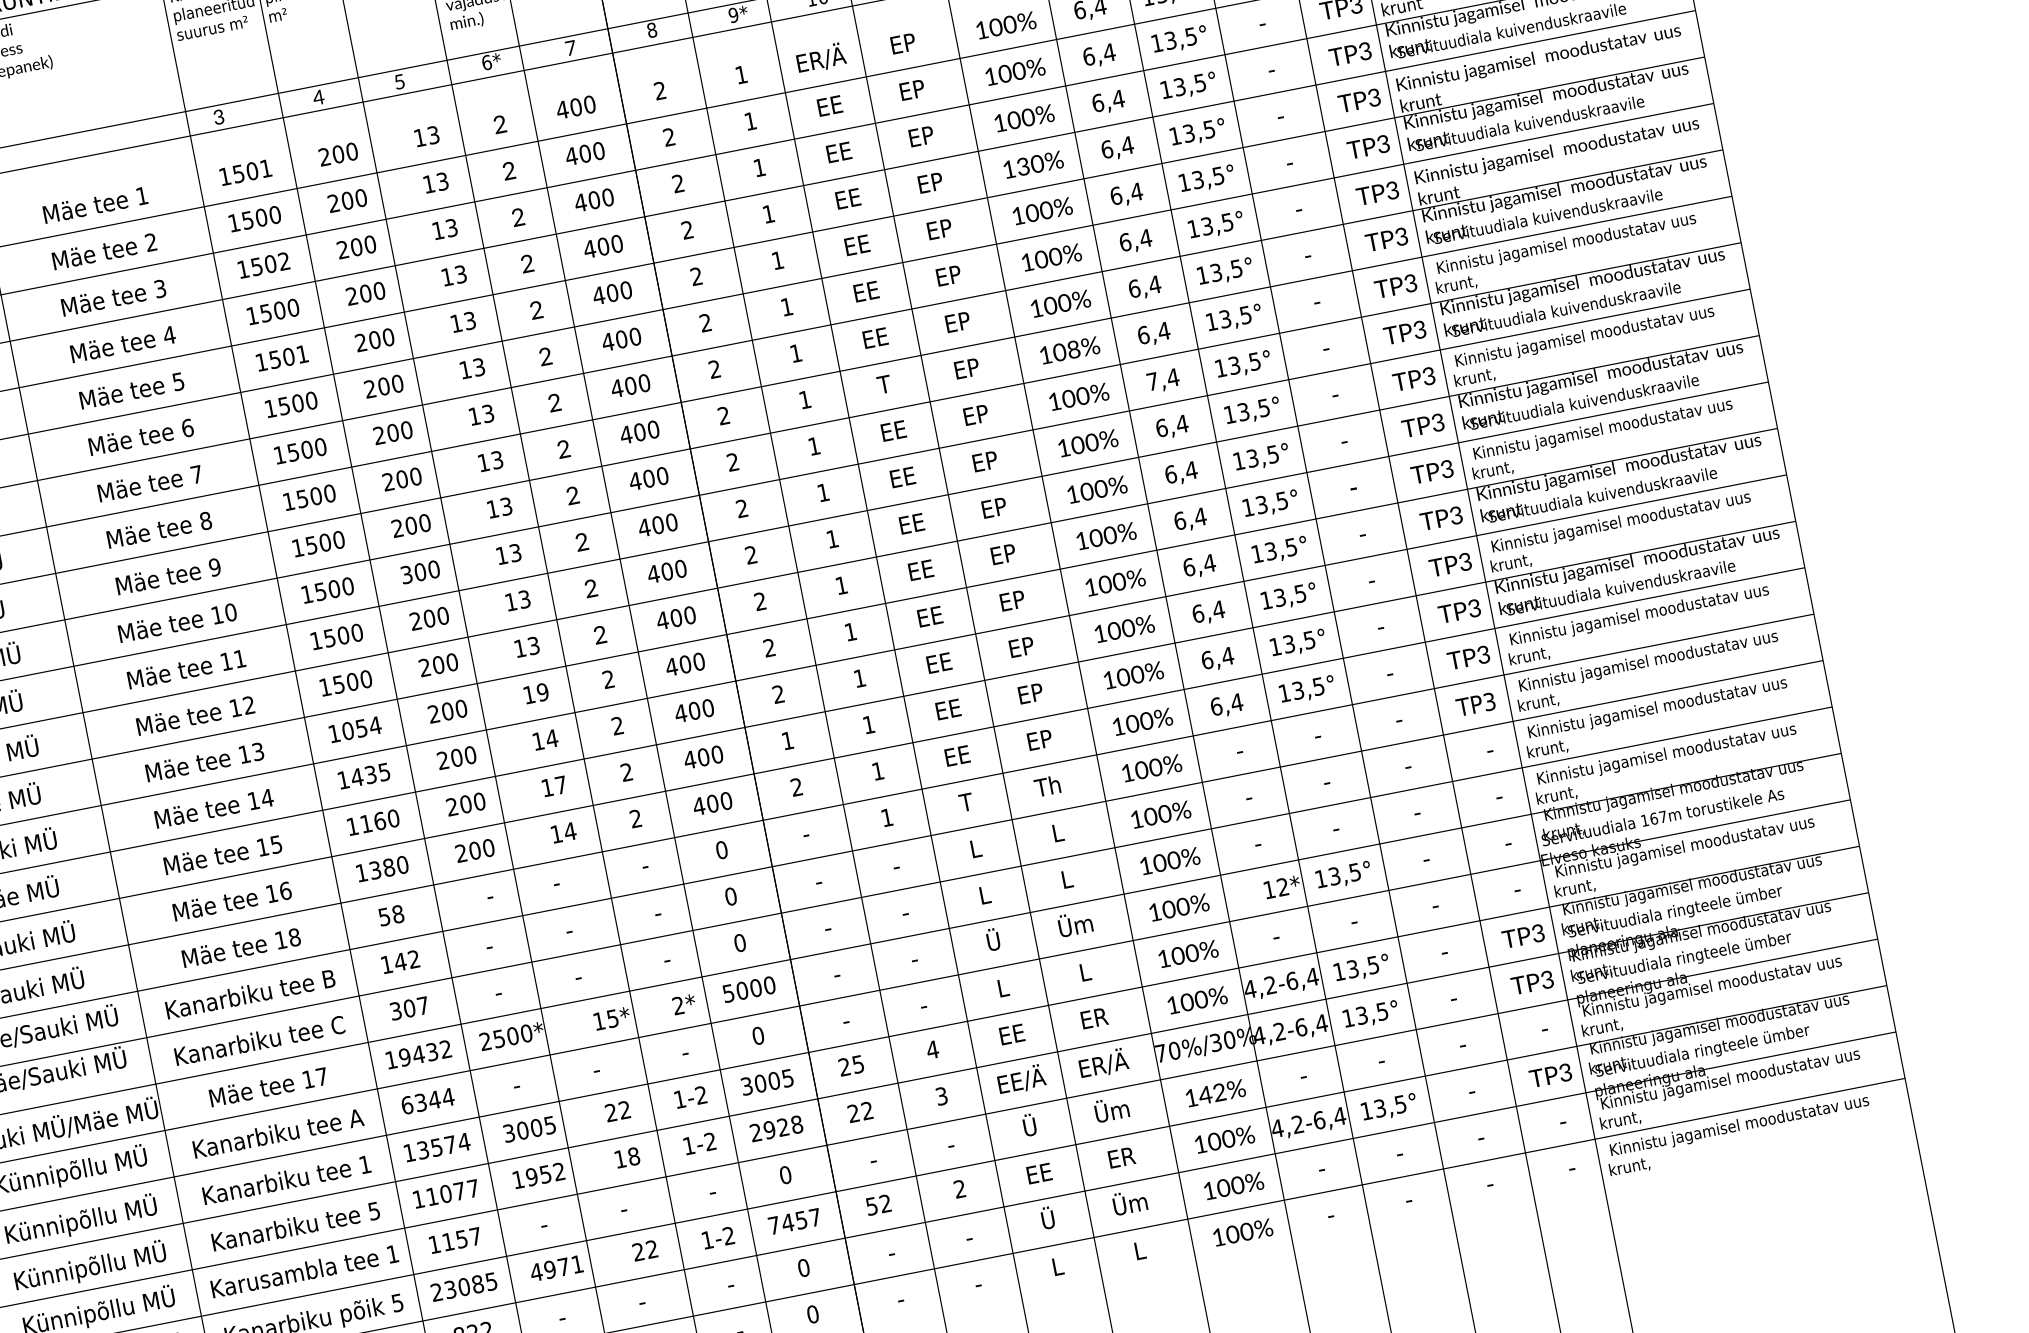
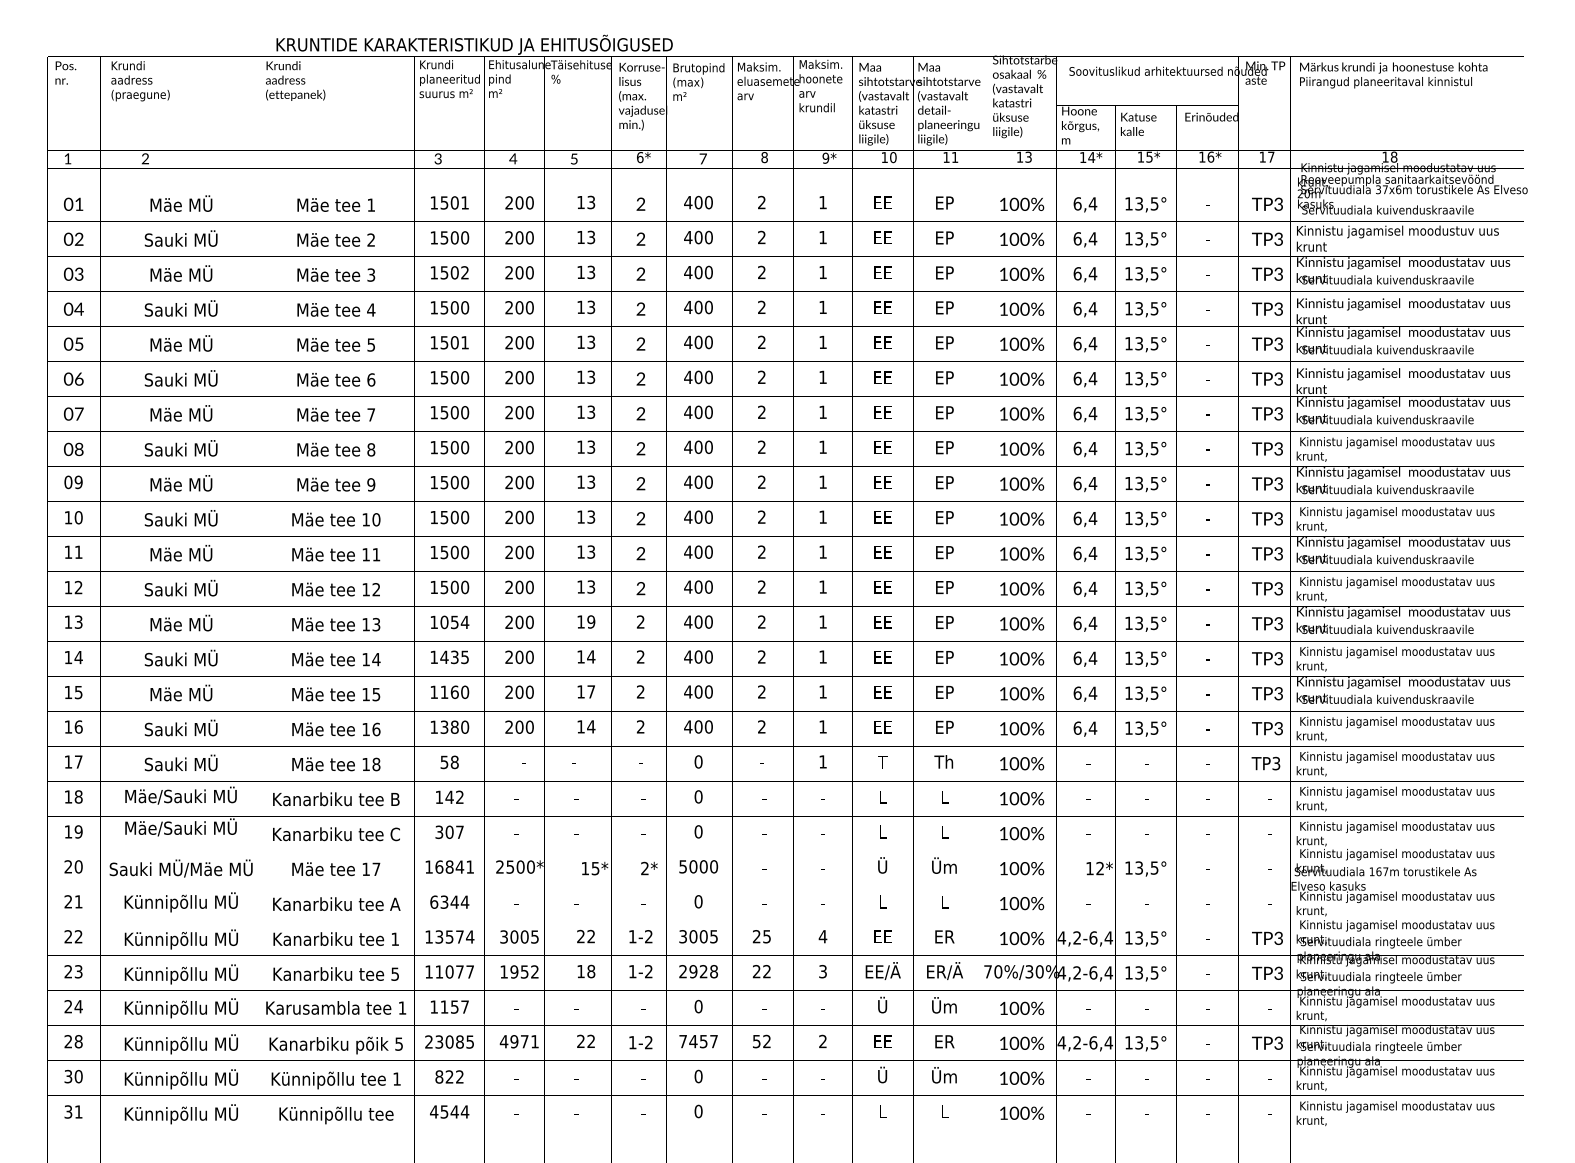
text: (821, 57) -> (883, 201), ER/Ä -> EE
text: (1023, 166) -> (1014, 309), 130% -> 100%
text: (1073, 350) -> (1024, 449), 108% -> 100%
text: (1152, 381) -> (1077, 483), 7,4 -> 6,4
text: (884, 384) -> (882, 447), T -> EE
text: (407, 574) -> (509, 517), 300 -> 200
text: (787, 740) -> (761, 691), 1 -> 2
text: (424, 1052) -> (454, 866), 19432 -> 16841
text: (1212, 1092) -> (1019, 1007), 142% -> 100%

